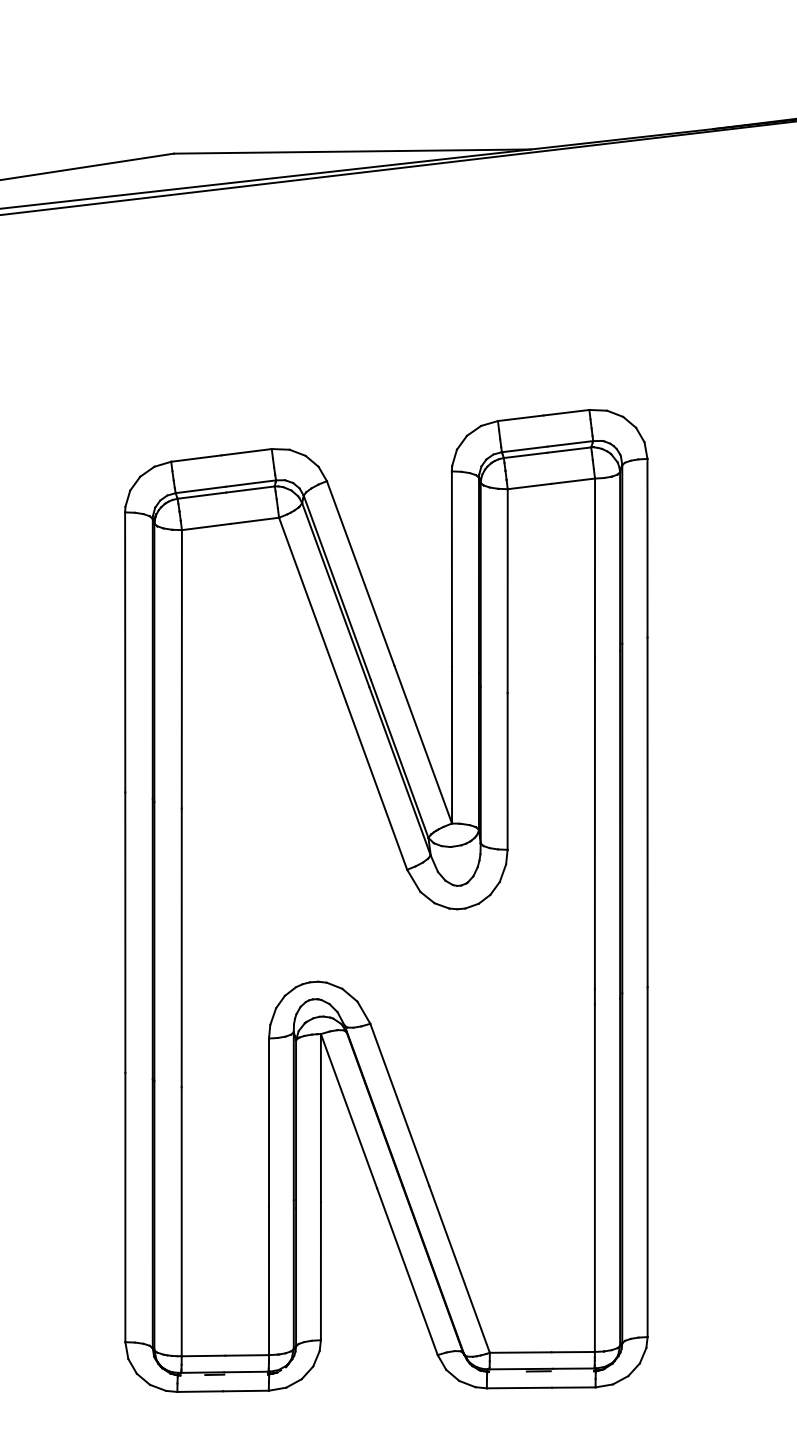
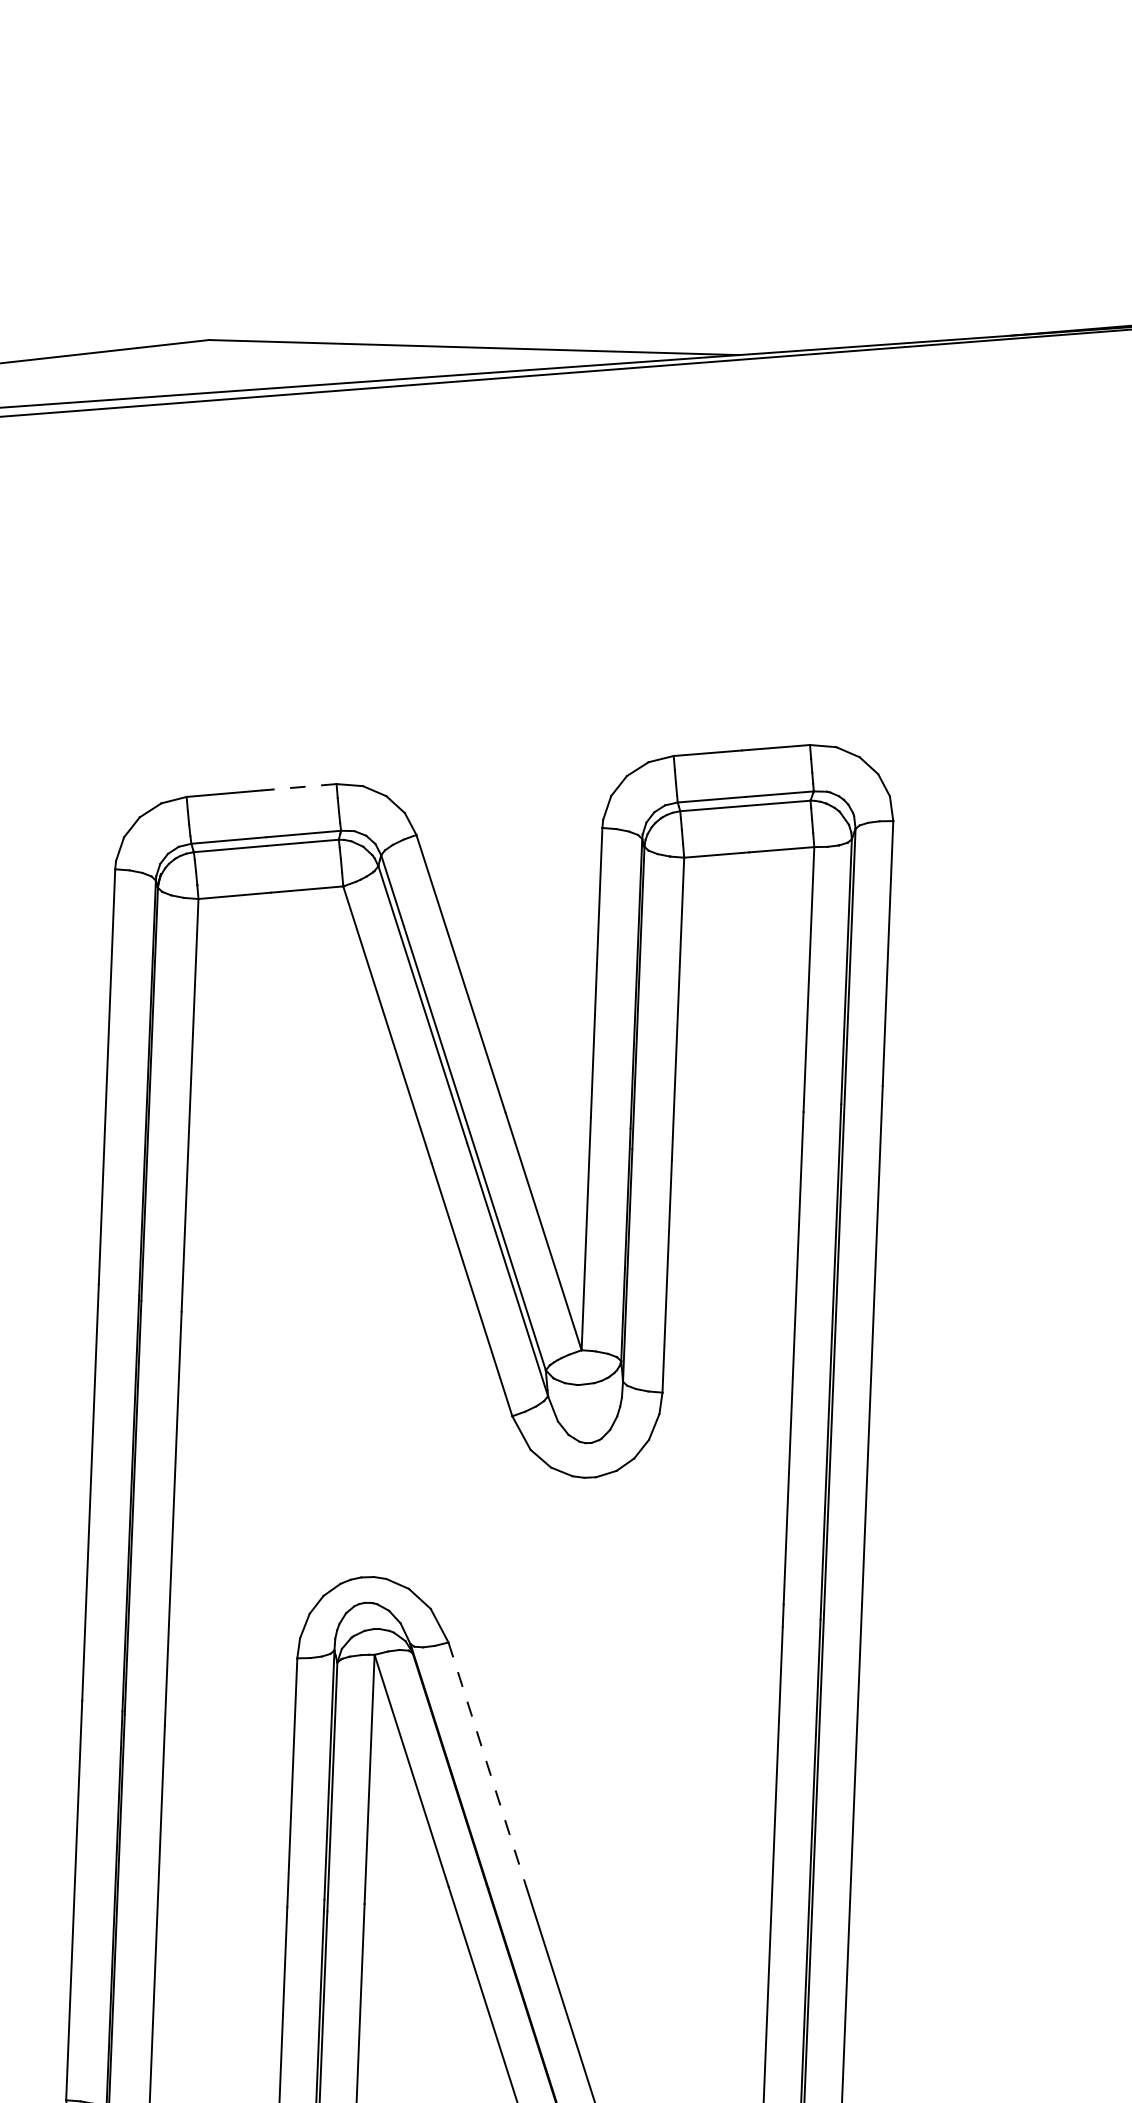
line: (246, 452) -> (298, 787), solid -> dashed
line: (399, 1105) -> (486, 1765), solid -> dashed

